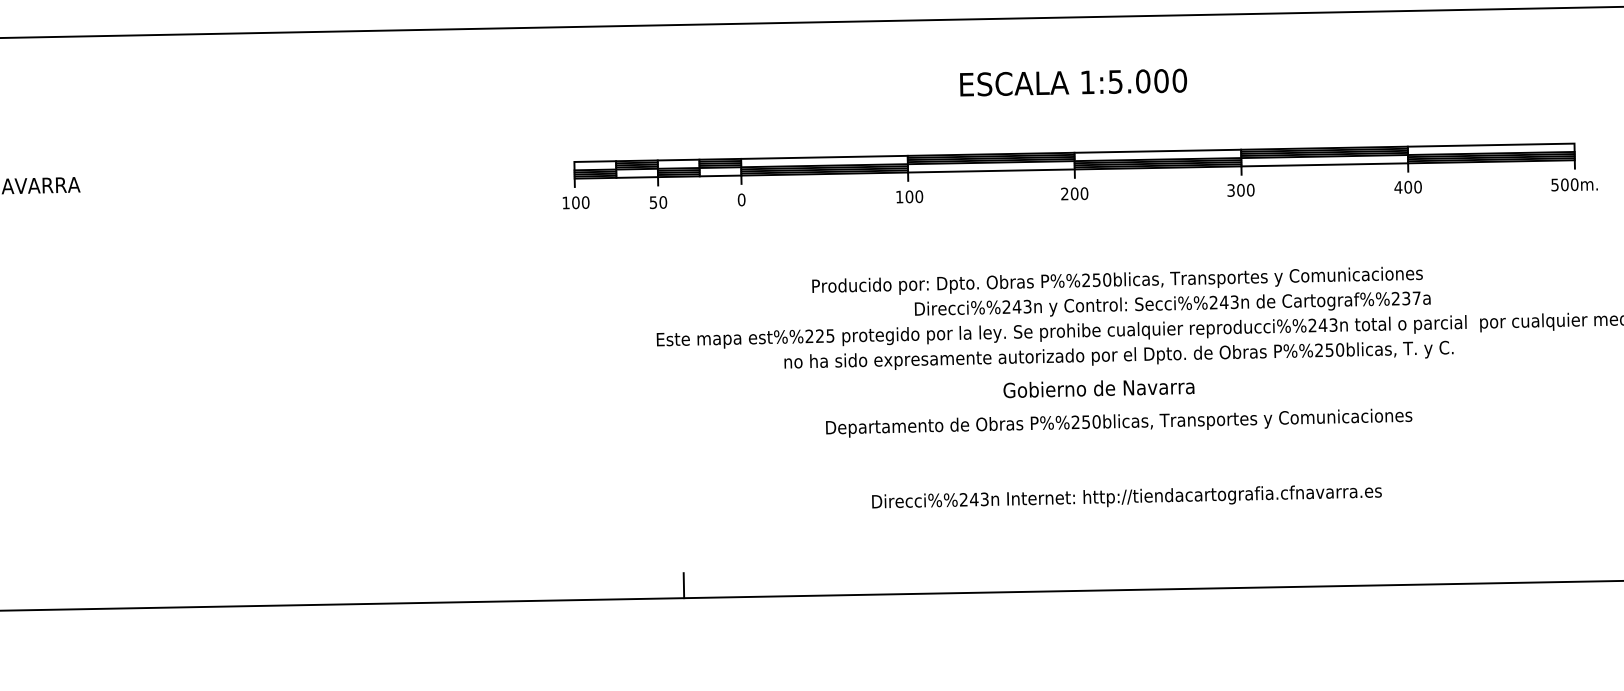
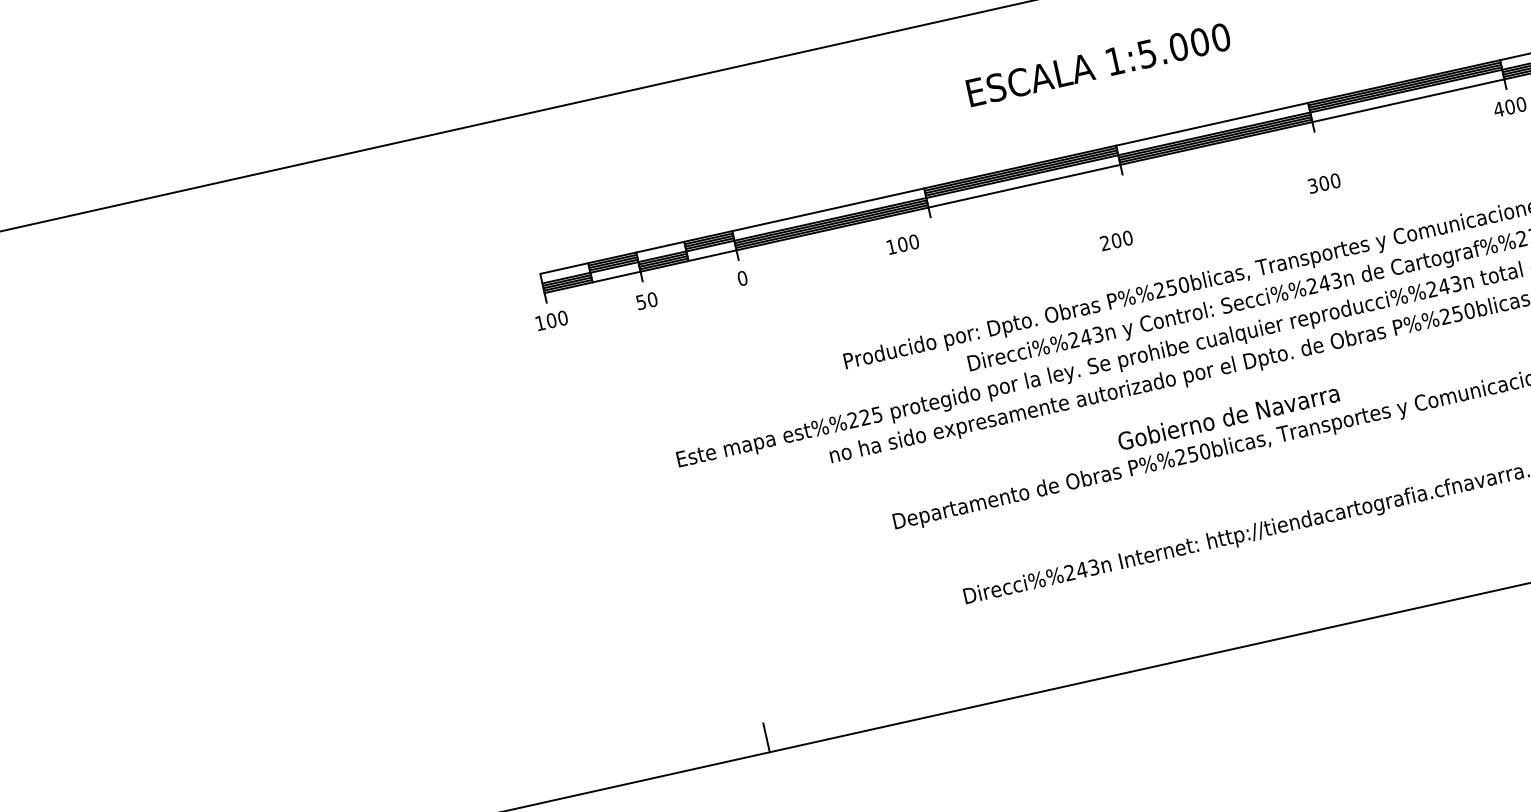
text: (1240, 189) -> (1323, 182), moved
text: (1074, 193) -> (1116, 240), moved
text: (909, 196) -> (902, 244), moved
text: (1098, 389) -> (1228, 418), moved

